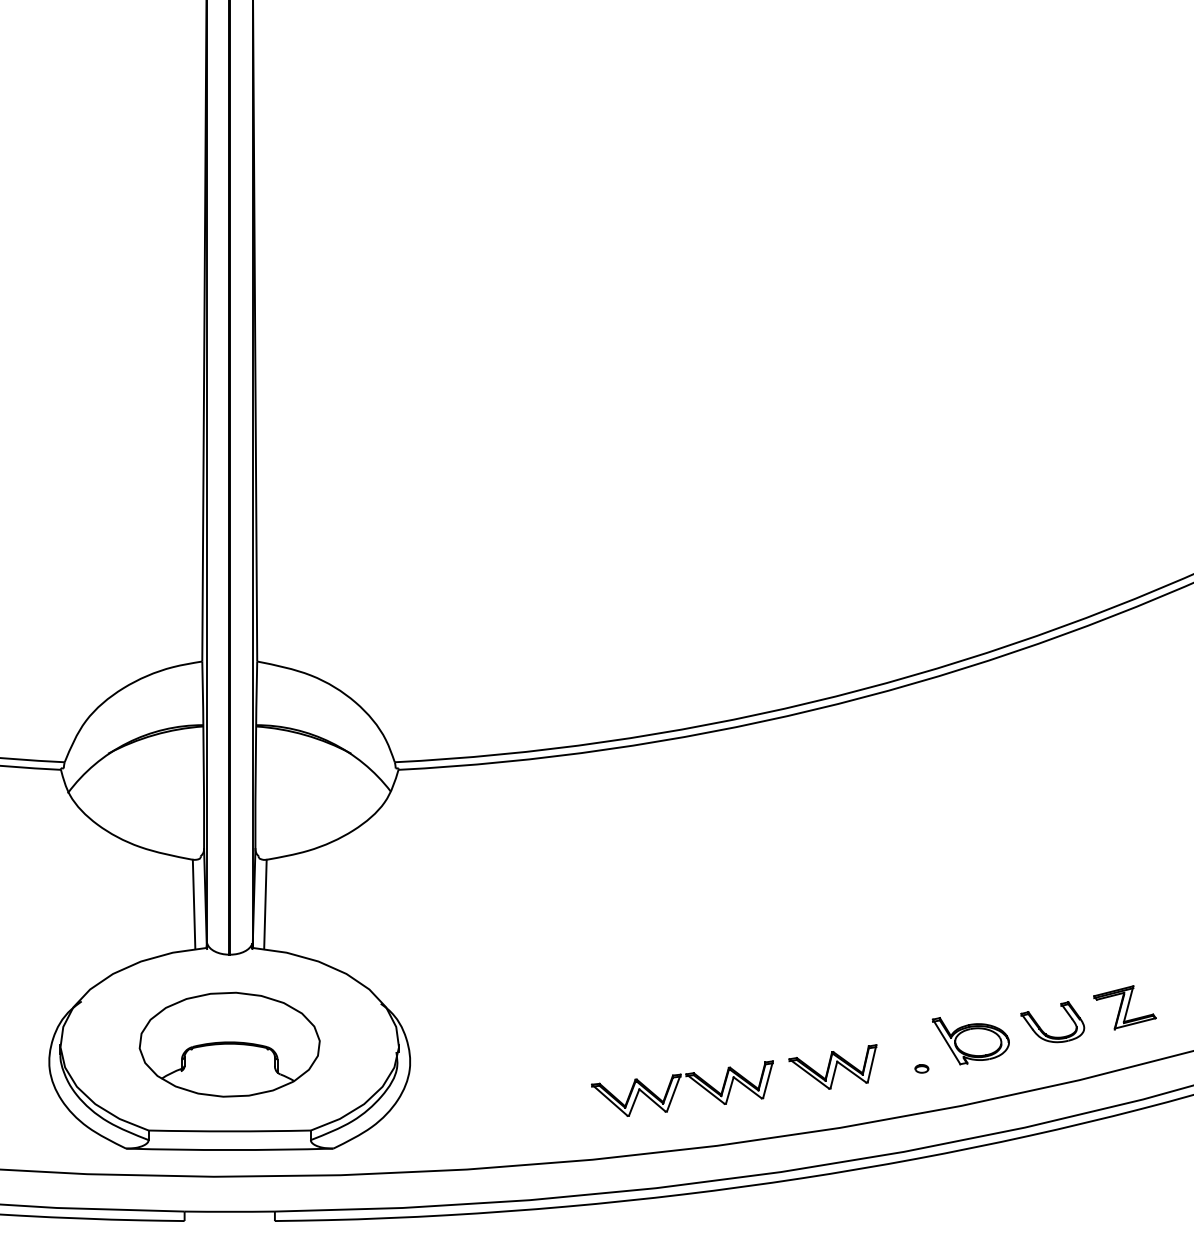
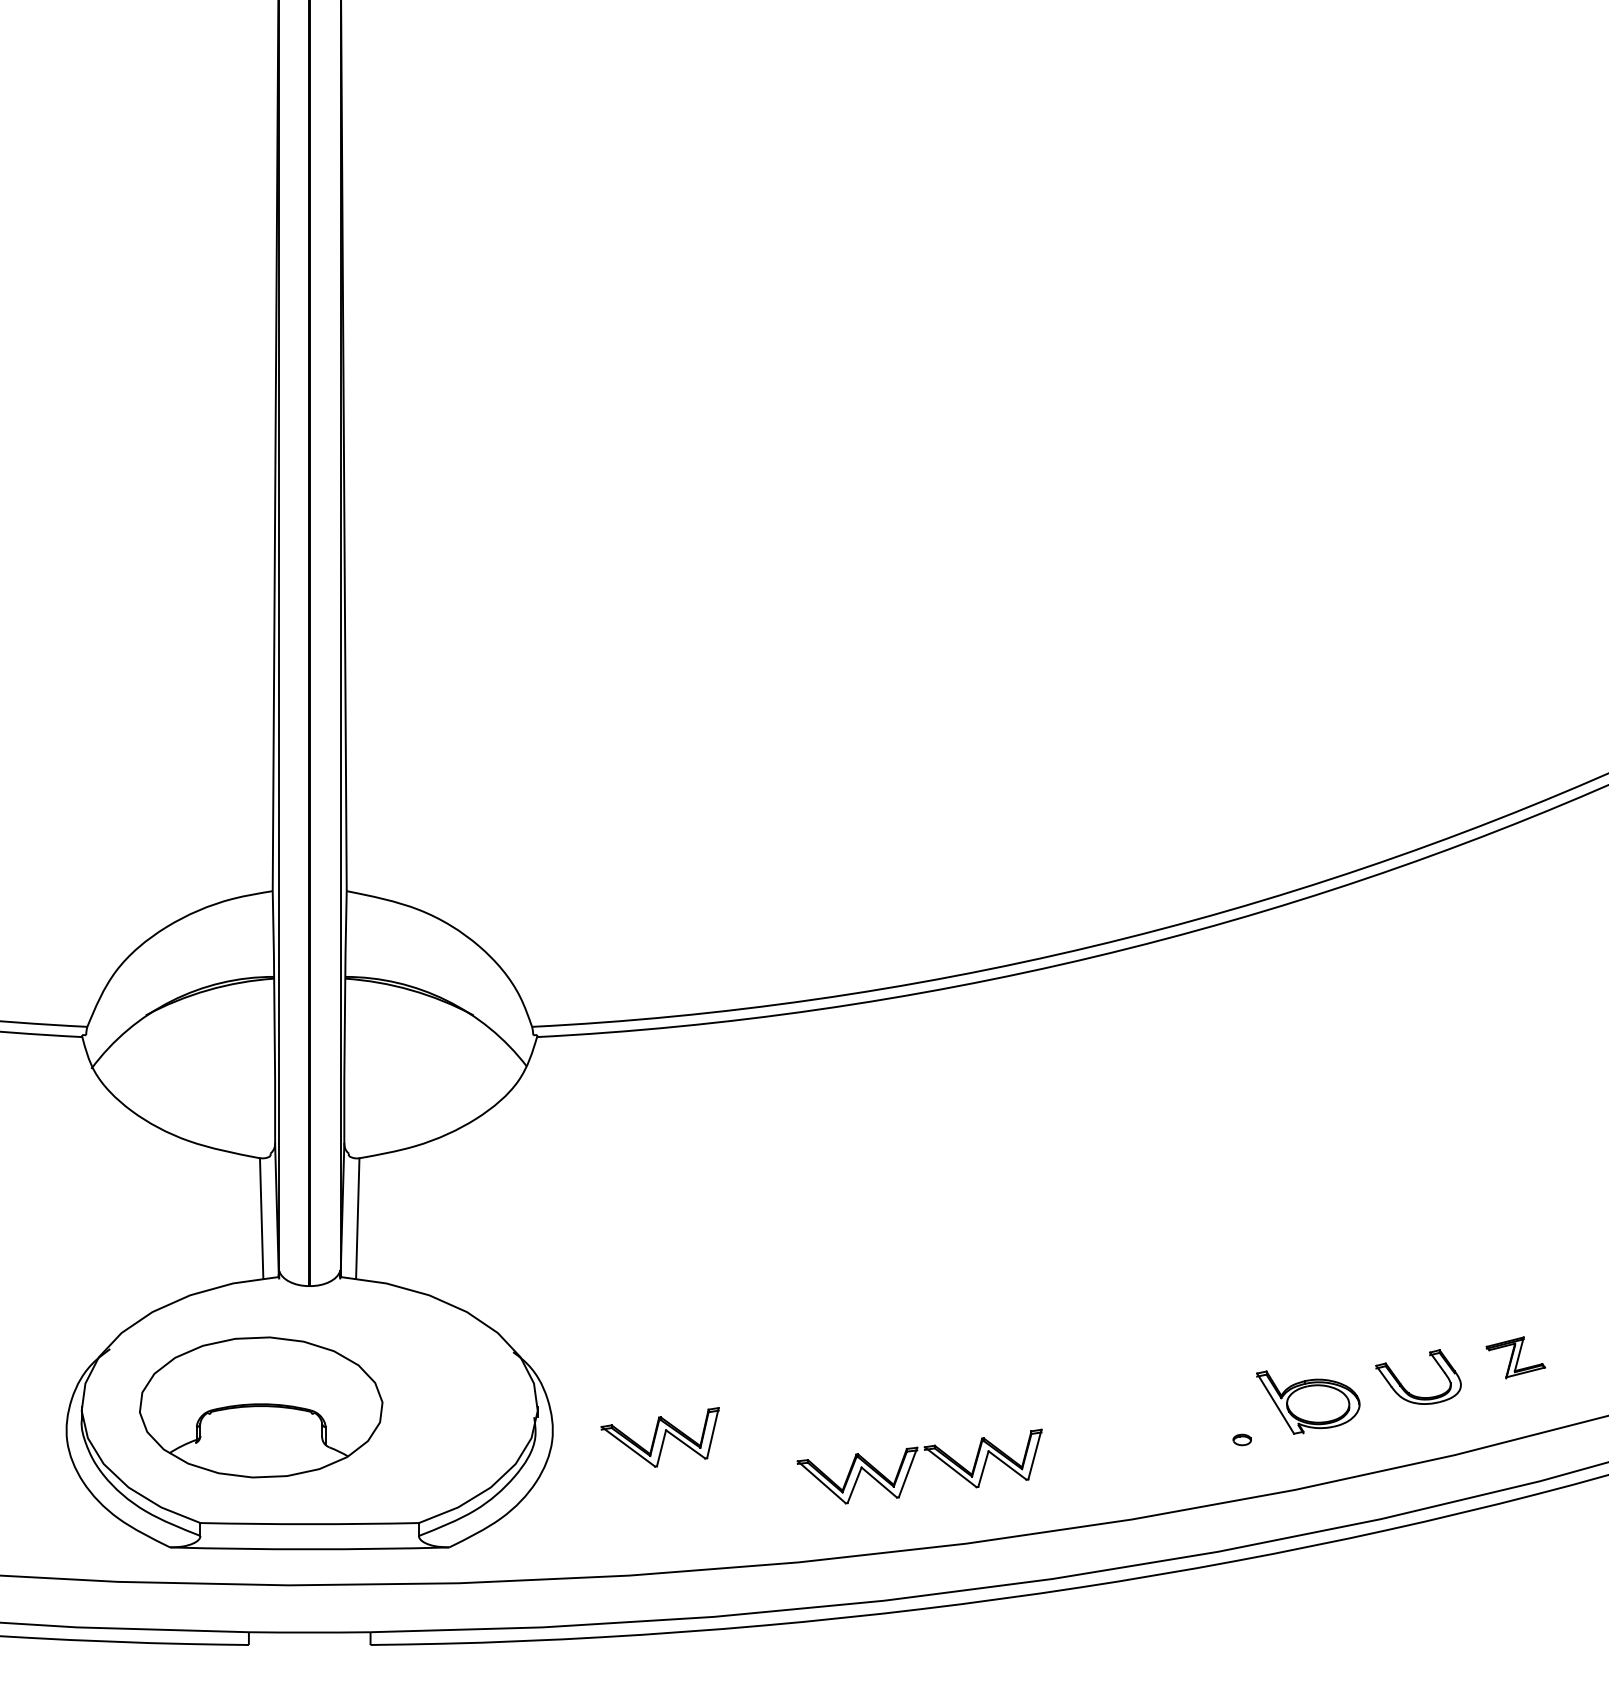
part: (1124, 1007) -> (1515, 1357), size x0.7
part: (229, 1044) -> (260, 1407), moved
part: (832, 1066) -> (659, 1436), moved

